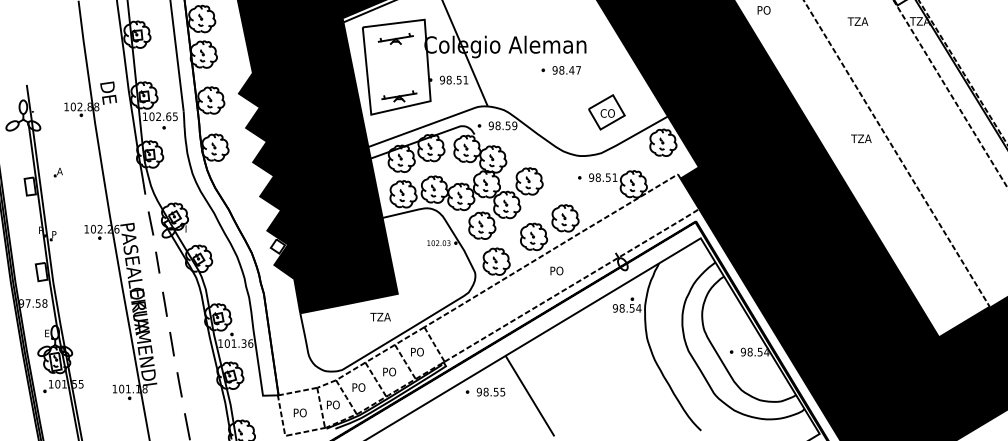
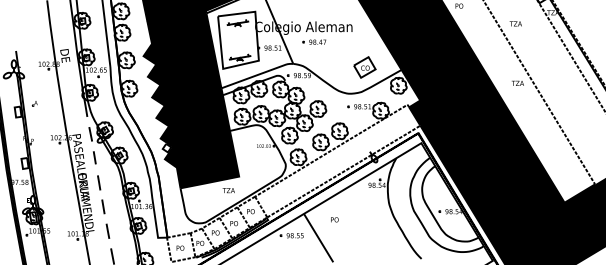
text: (857, 20) -> (515, 23), moved
part: (561, 69) -> (314, 41), moved
text: (556, 270) -> (334, 219), moved

